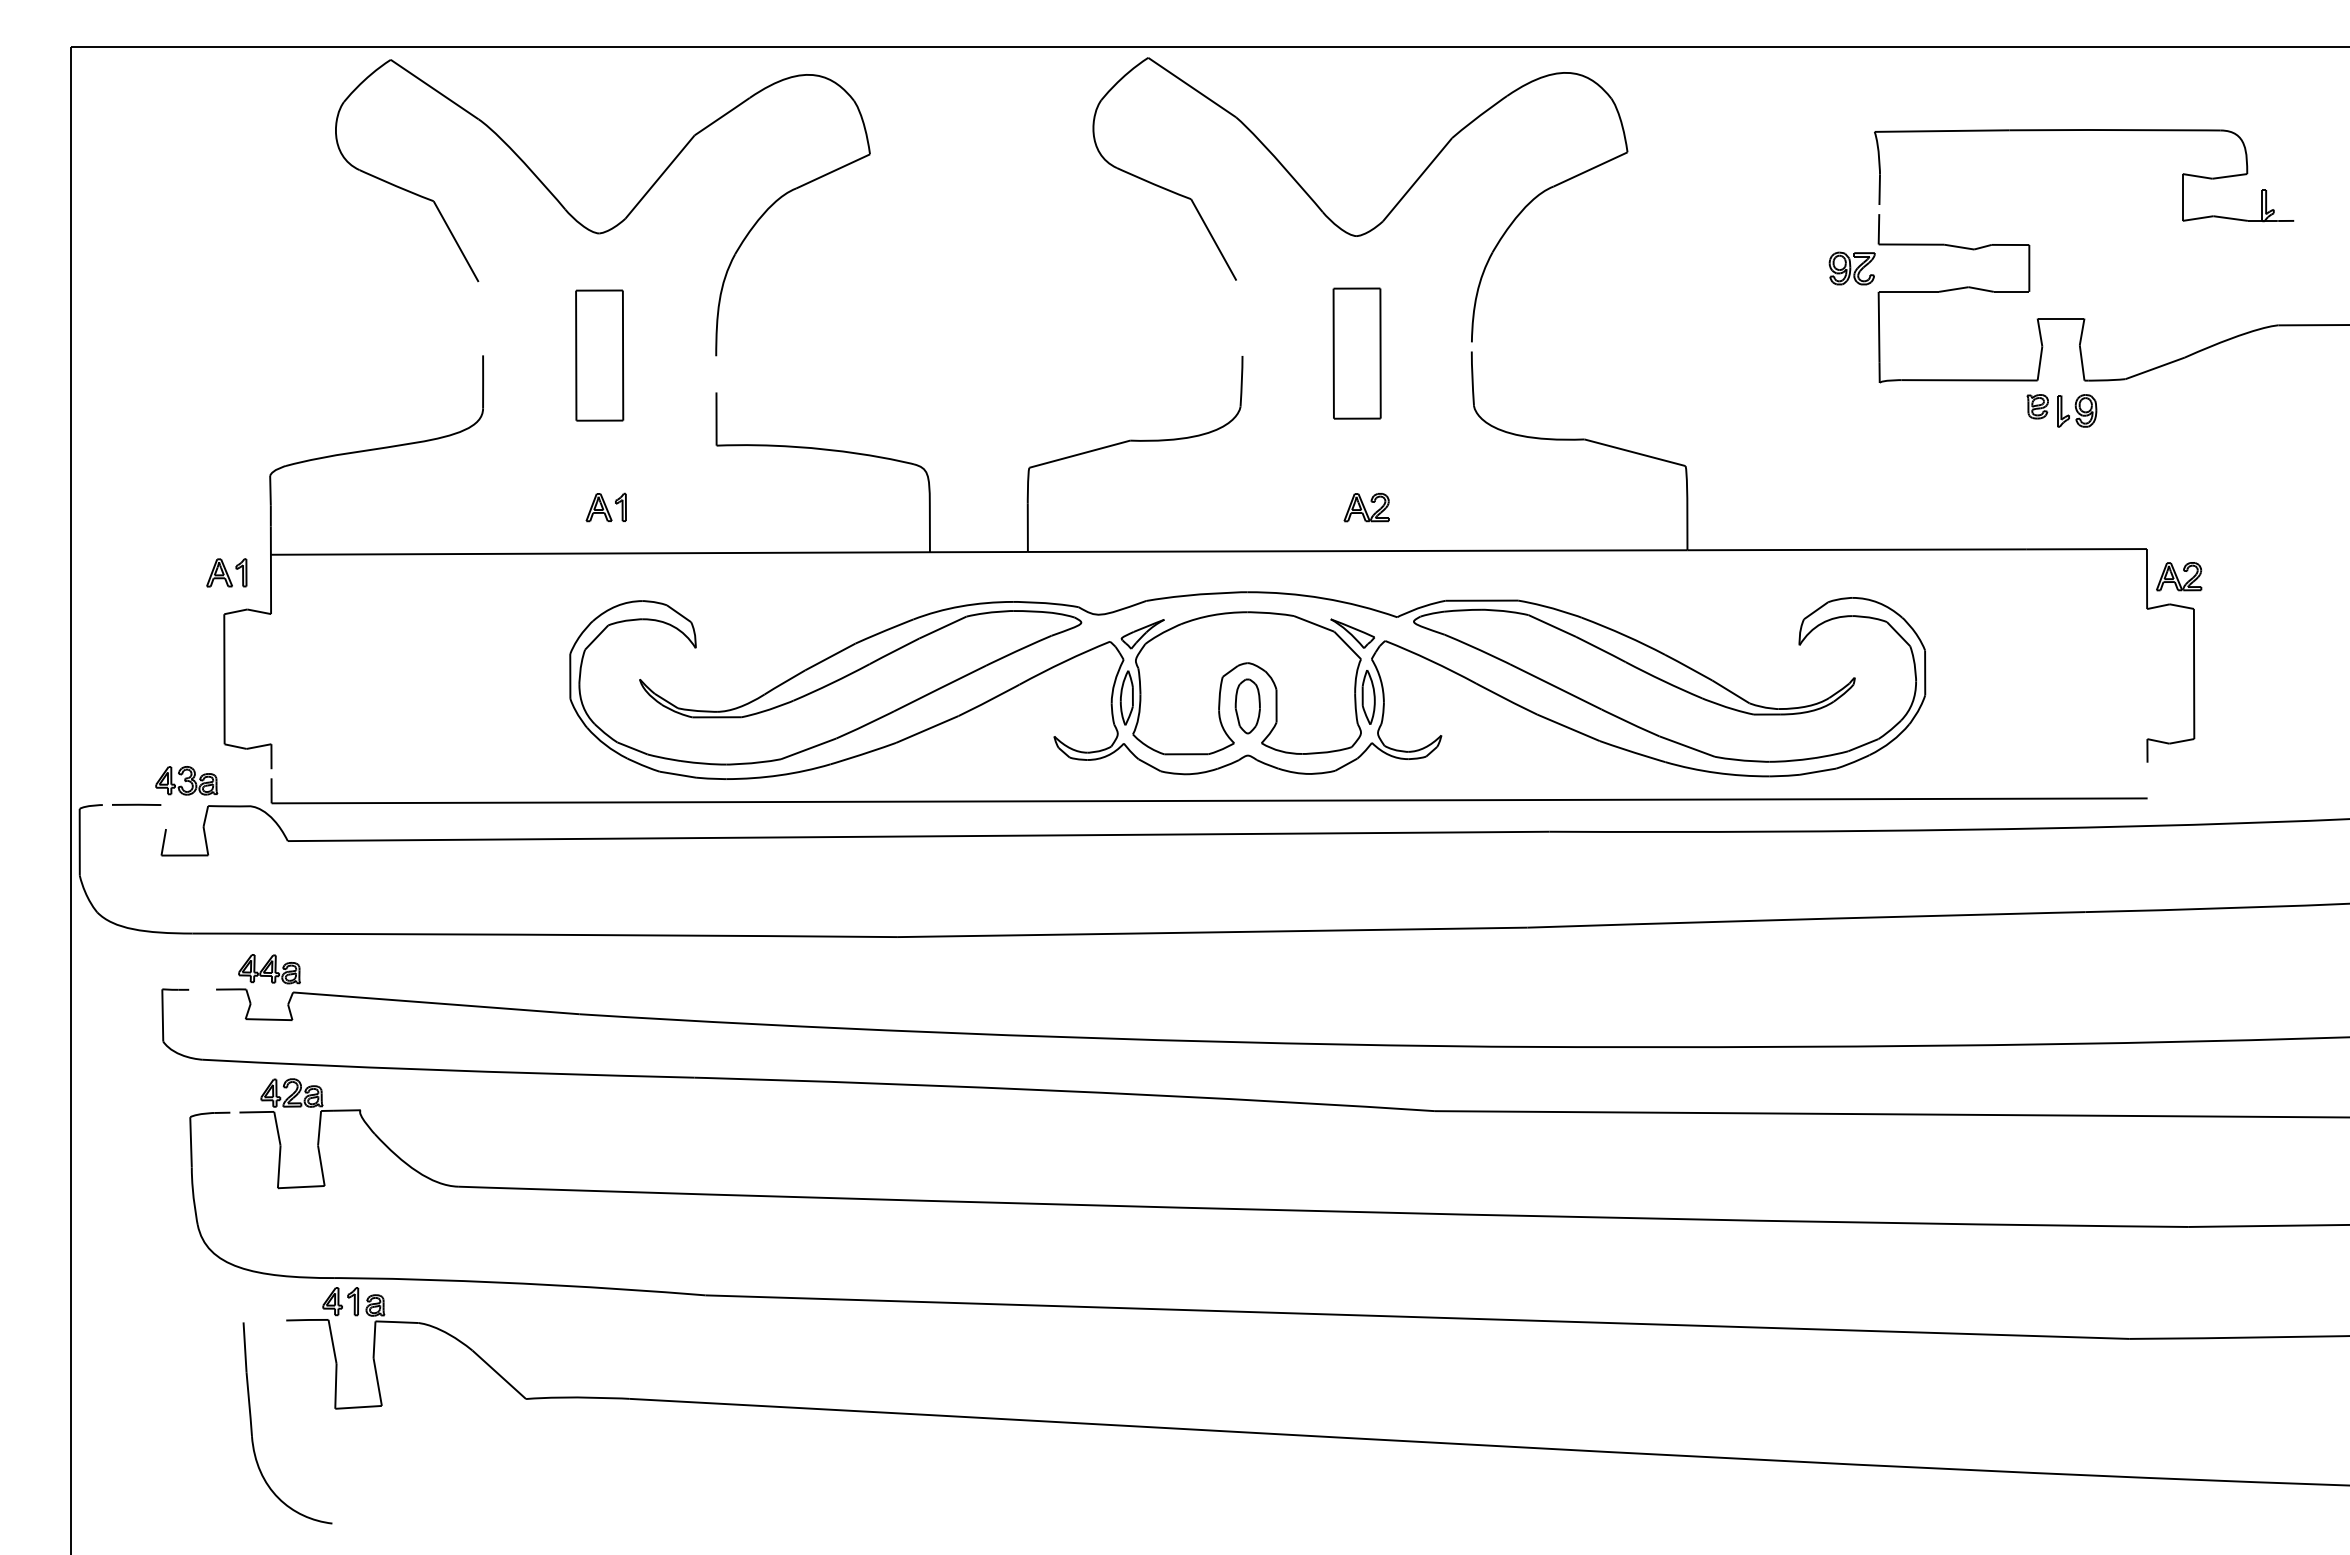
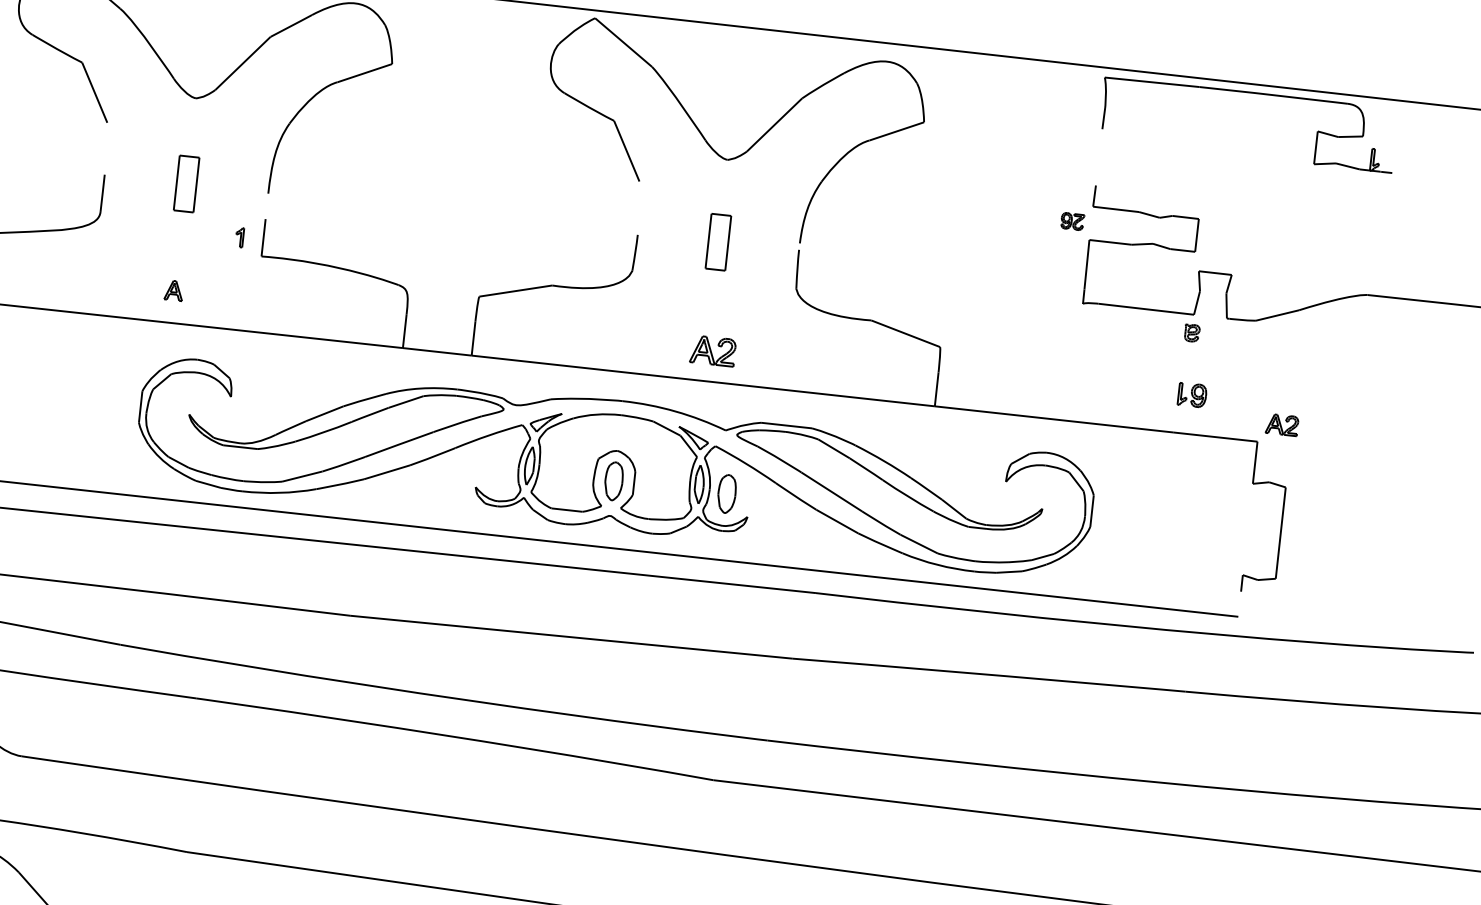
part: (2084, 130) -> (1252, 93), moved
part: (1851, 268) -> (1072, 221), size x0.7
part: (1356, 353) -> (718, 242), size x0.6
part: (599, 355) -> (186, 183), size x0.6
part: (2077, 410) -> (1192, 394), moved
part: (620, 506) -> (239, 236), moved
part: (1366, 507) -> (712, 351), size x1.4
part: (2179, 576) -> (1282, 424), moved
part: (1408, 706) -> (726, 494), added

